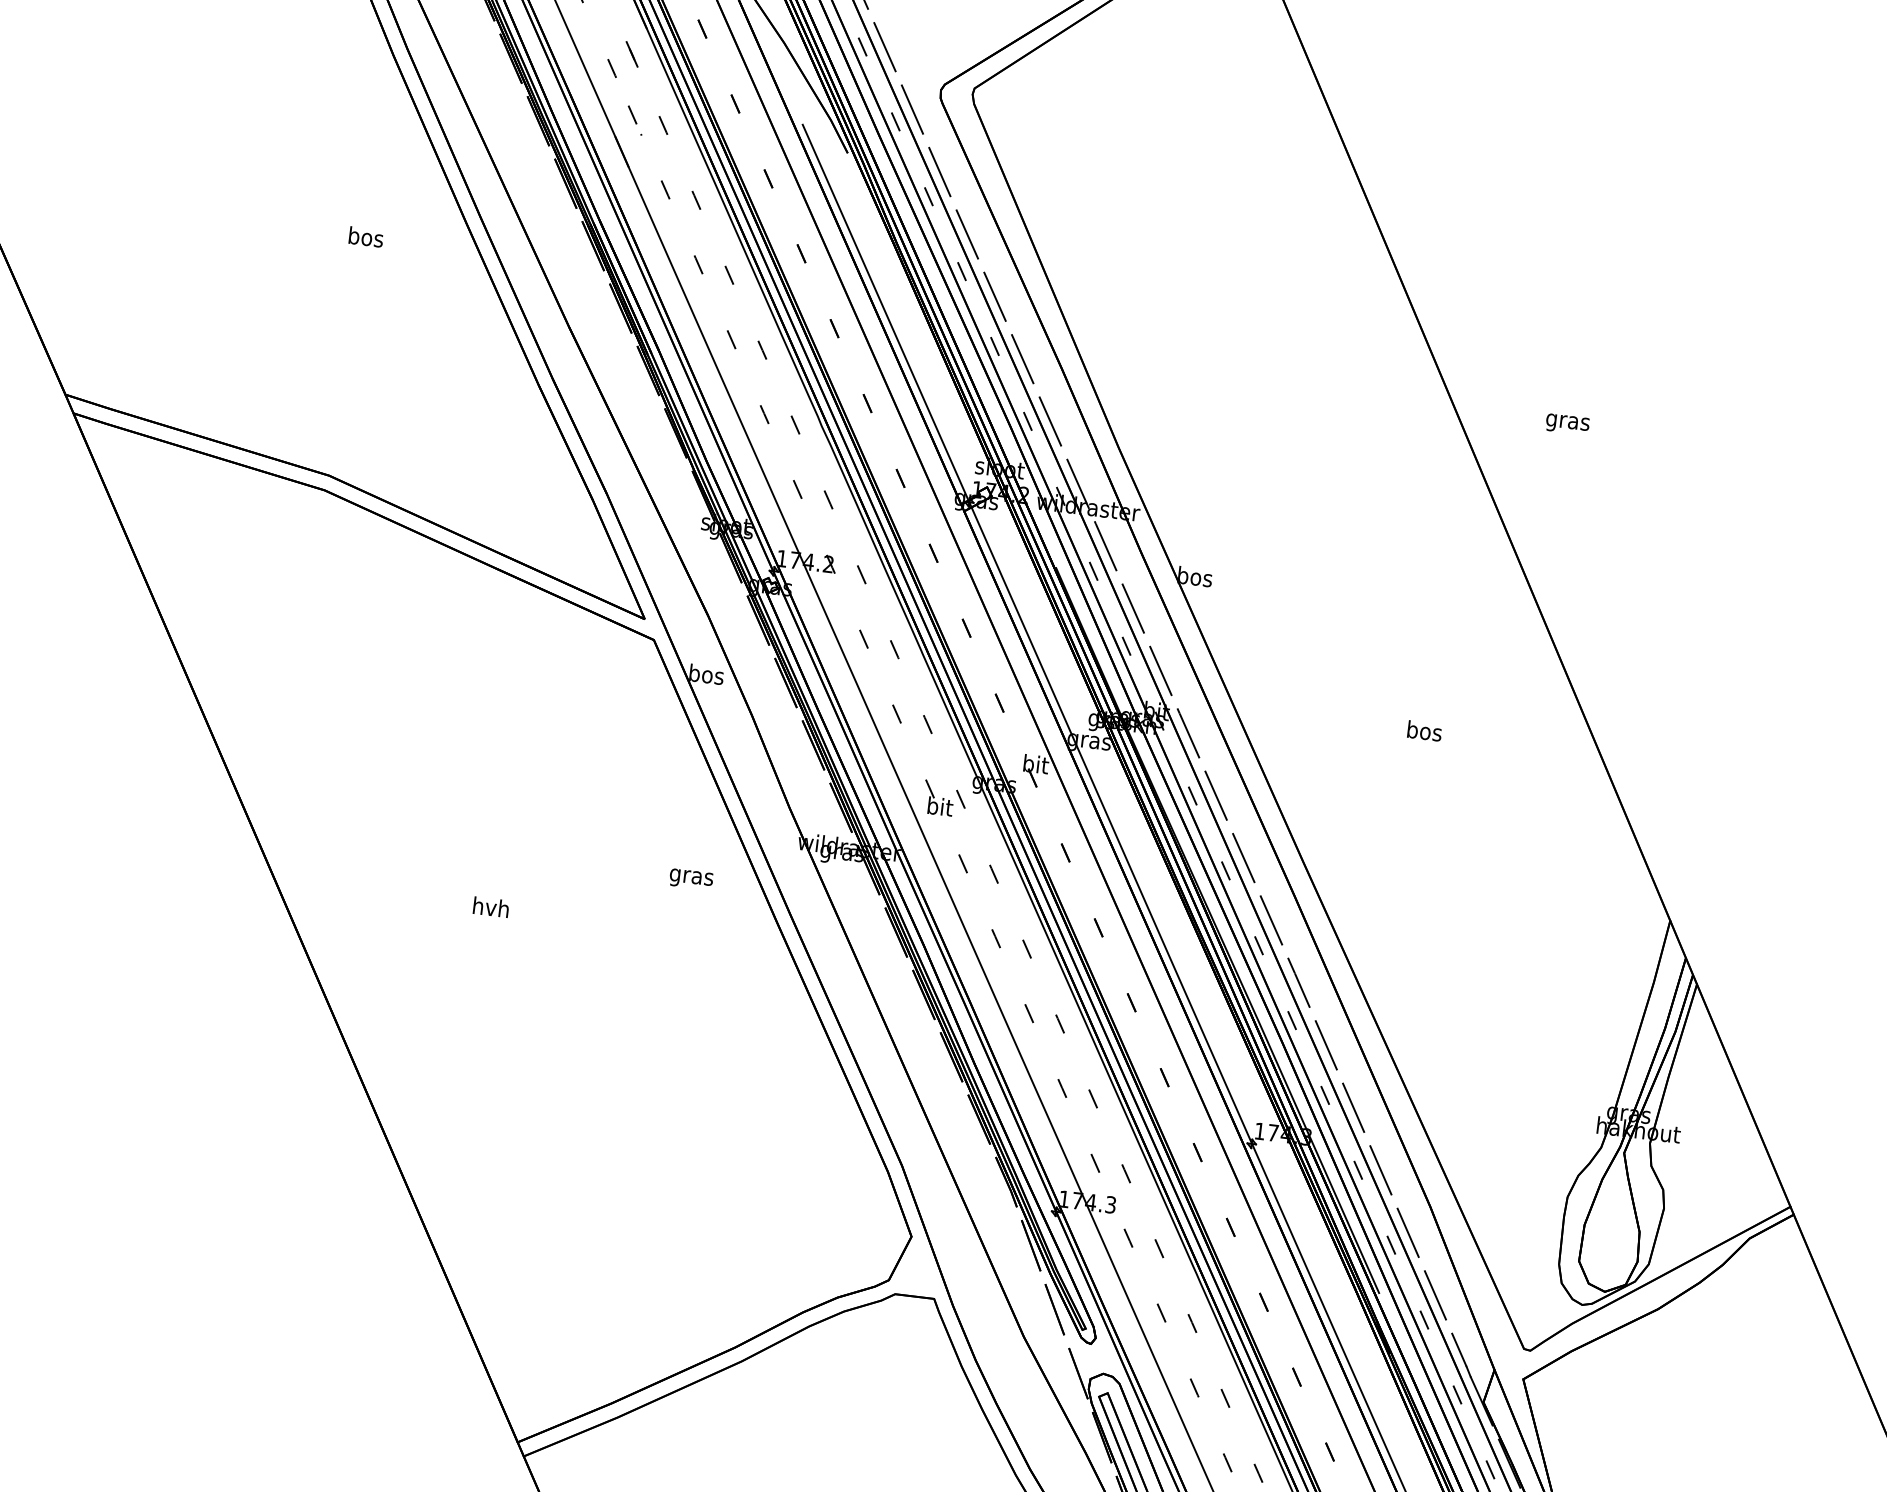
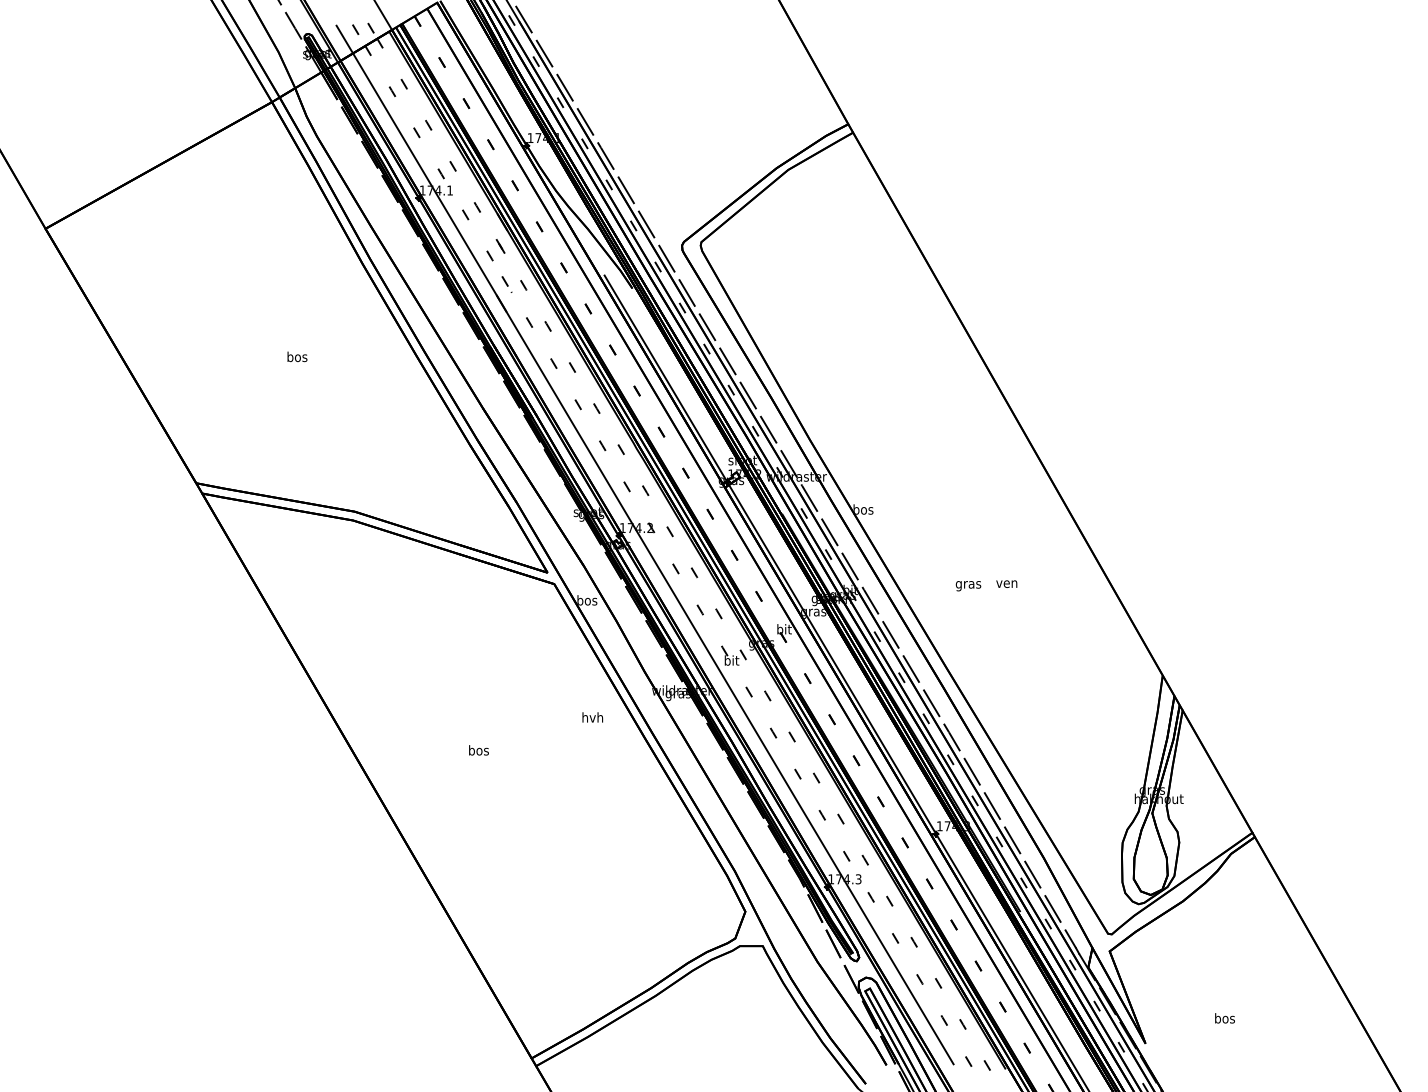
text: (366, 236) -> (297, 356), moved
text: (1567, 424) -> (968, 586), moved
text: (1423, 730) -> (1006, 582), bos -> ven
text: (691, 876) -> (592, 718), gras -> hvh
text: (490, 907) -> (478, 750), hvh -> bos

